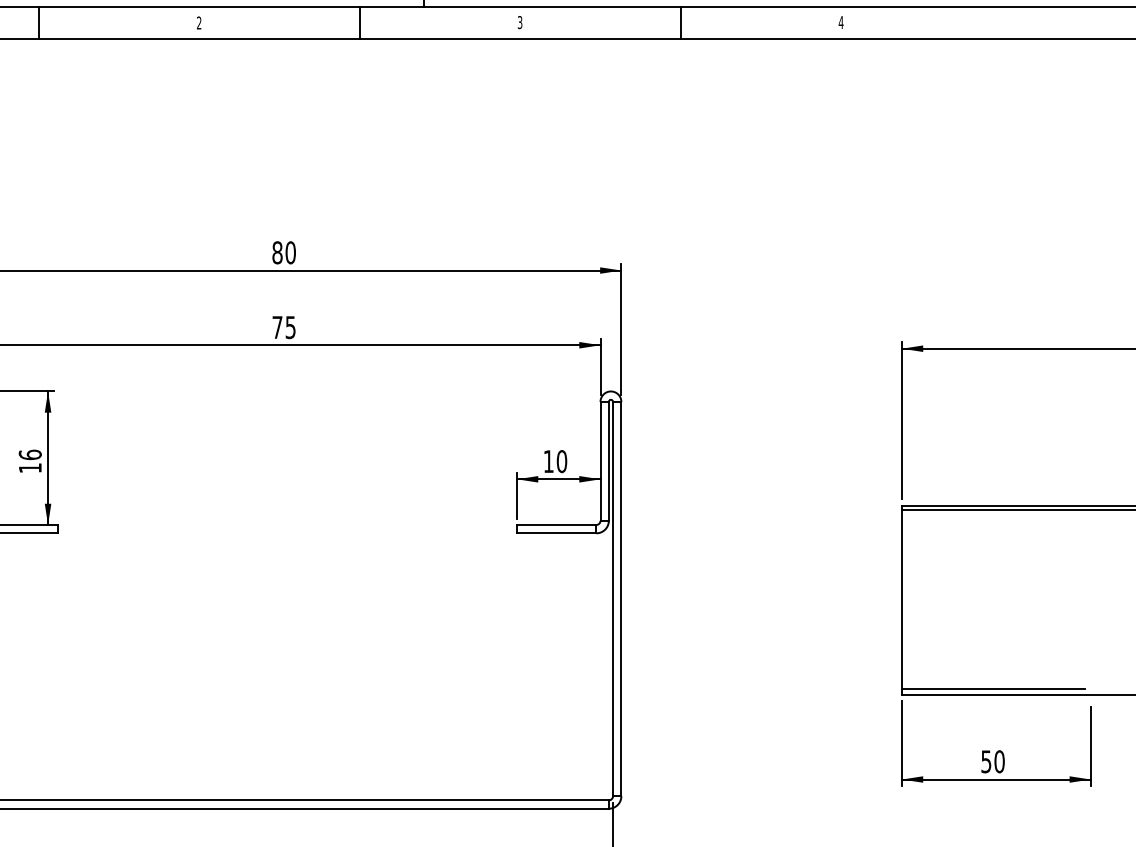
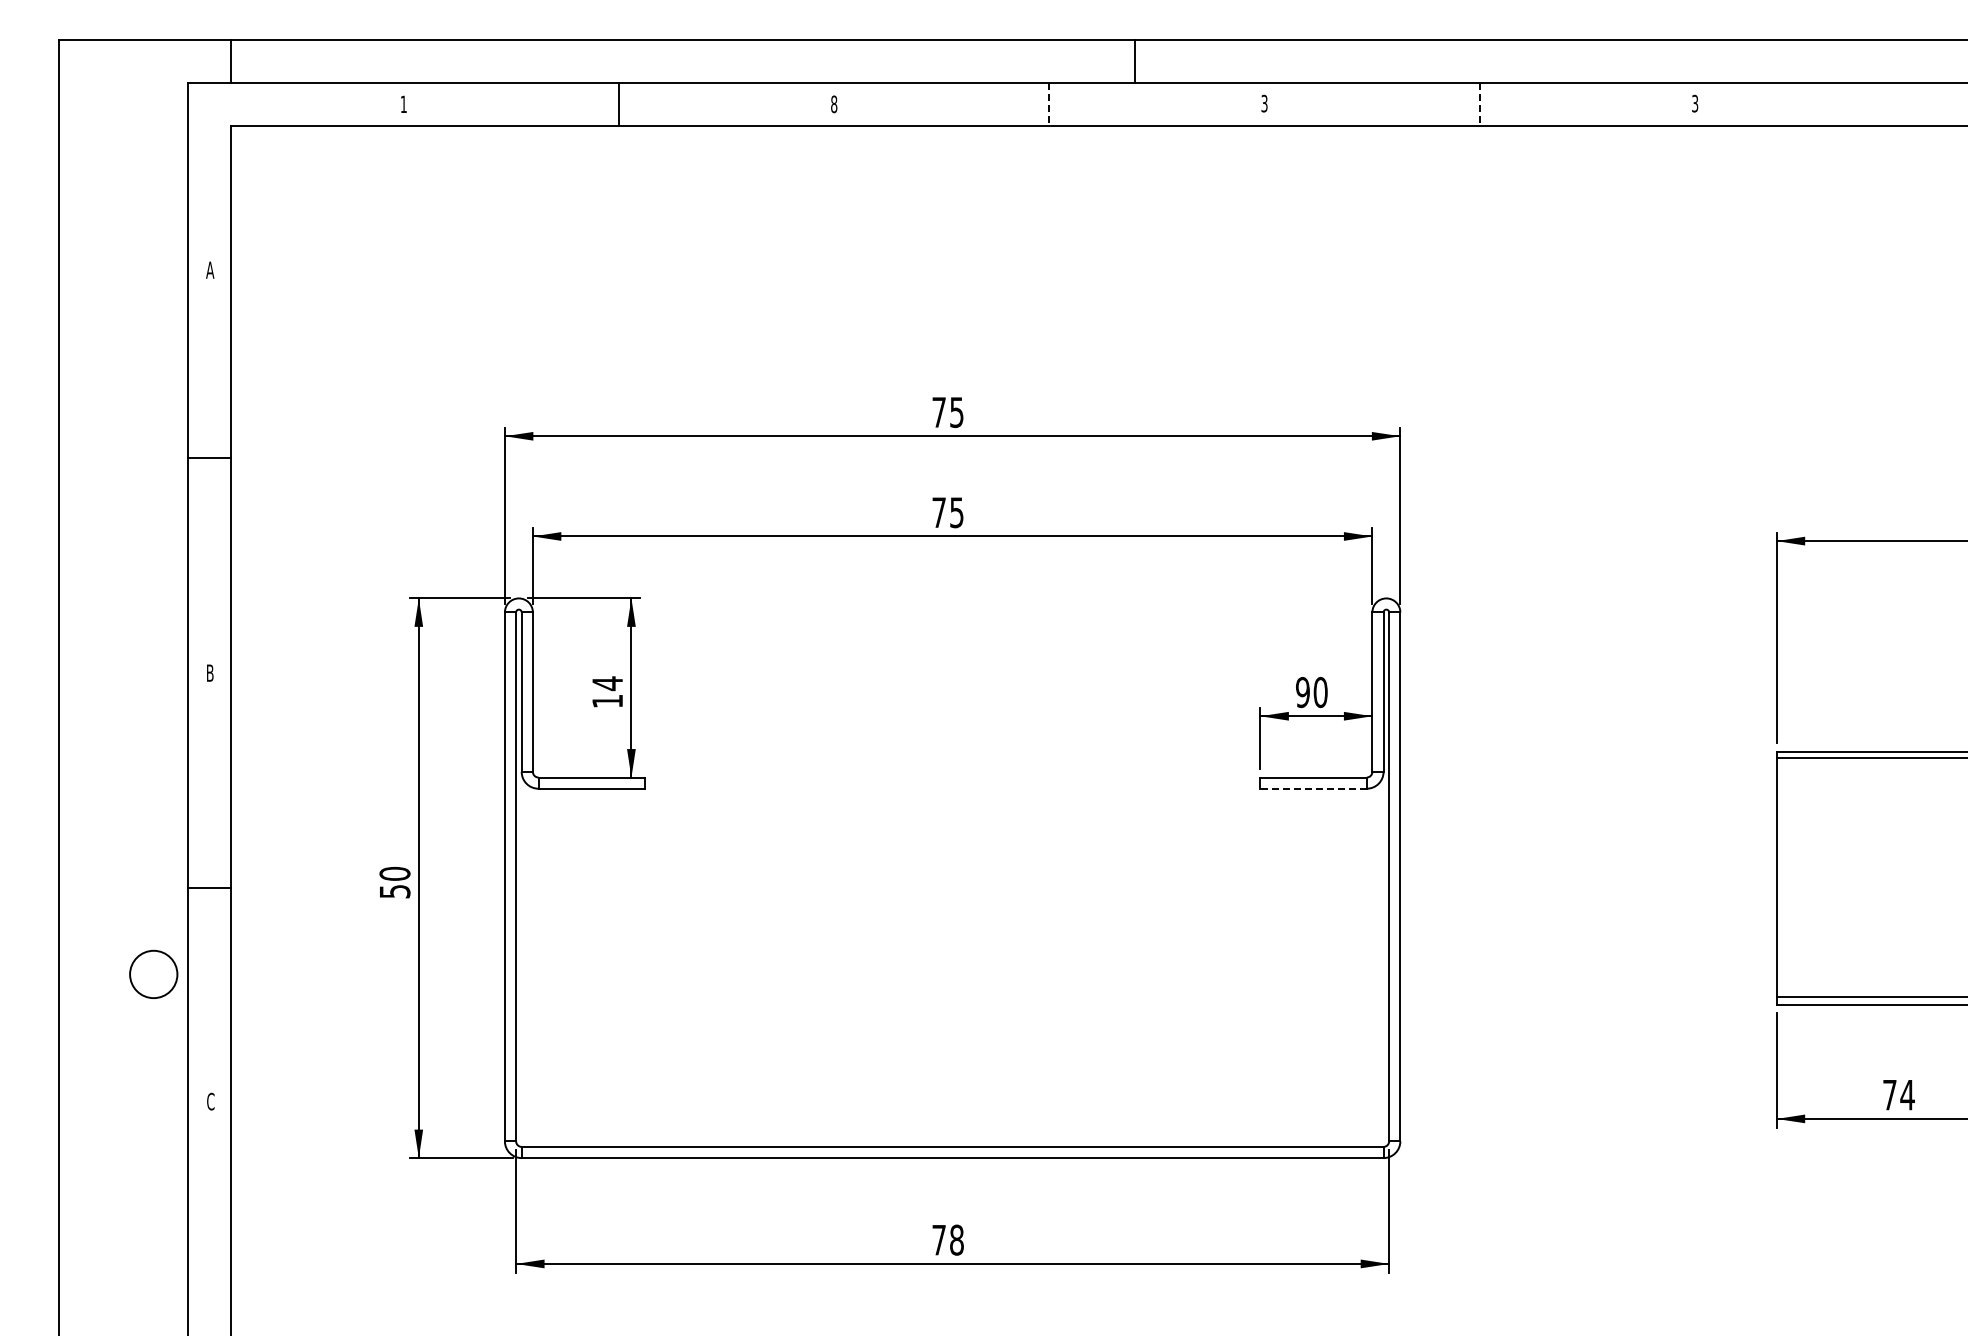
text: (840, 22) -> (1694, 103), 4 -> 3
text: (199, 23) -> (834, 104), 2 -> 8
line: (359, 23) -> (1049, 104), solid -> dashed
line: (680, 23) -> (1479, 104), solid -> dashed
text: (283, 252) -> (947, 412), 80 -> 75
text: (30, 454) -> (607, 683), 16 -> 14
text: (548, 461) -> (1302, 692), 10 -> 90
line: (556, 533) -> (1313, 788), solid -> dashed
text: (992, 761) -> (1898, 1094), 50 -> 74

